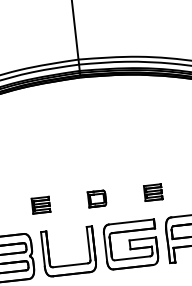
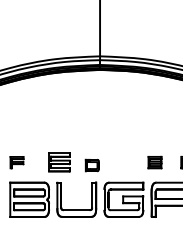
part: (152, 192) -> (154, 162), moved
part: (96, 198) -> (91, 165), moved
part: (40, 205) -> (59, 162), size x1.6

